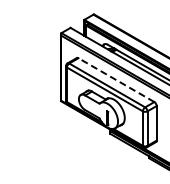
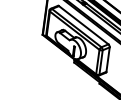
line: (116, 80) -> (83, 25), dashed -> solid

